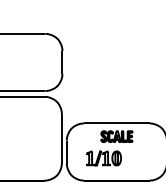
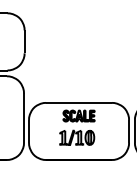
part: (103, 158) -> (76, 137), moved

